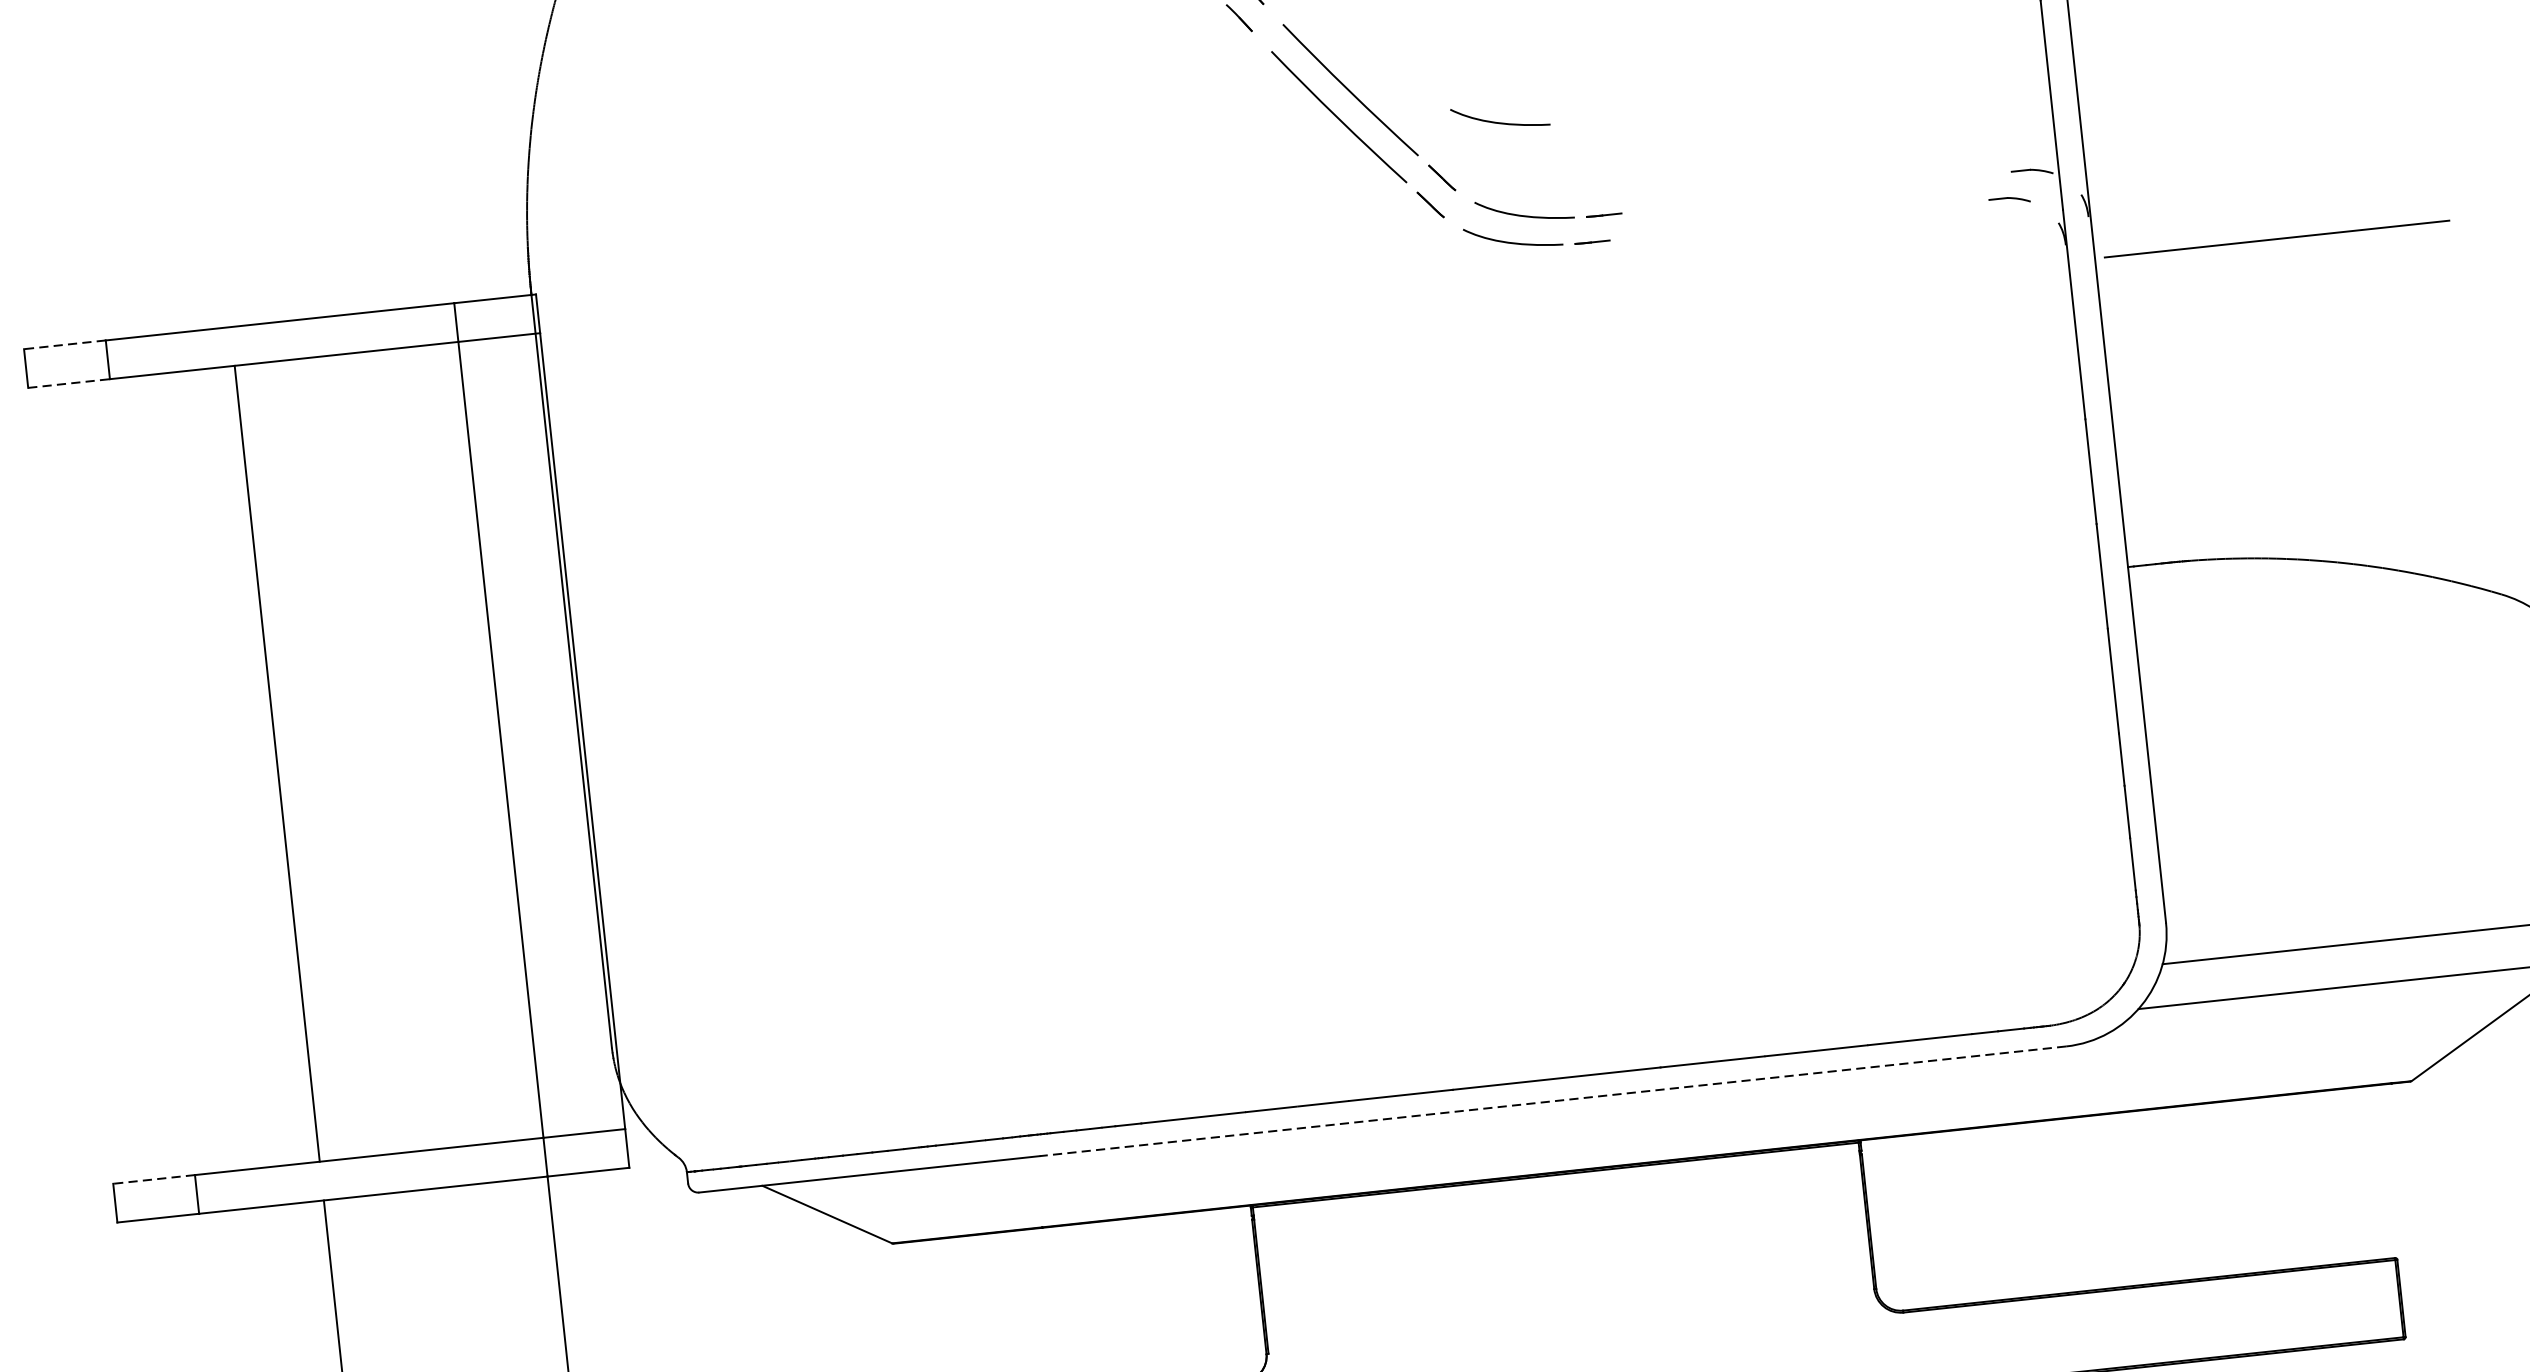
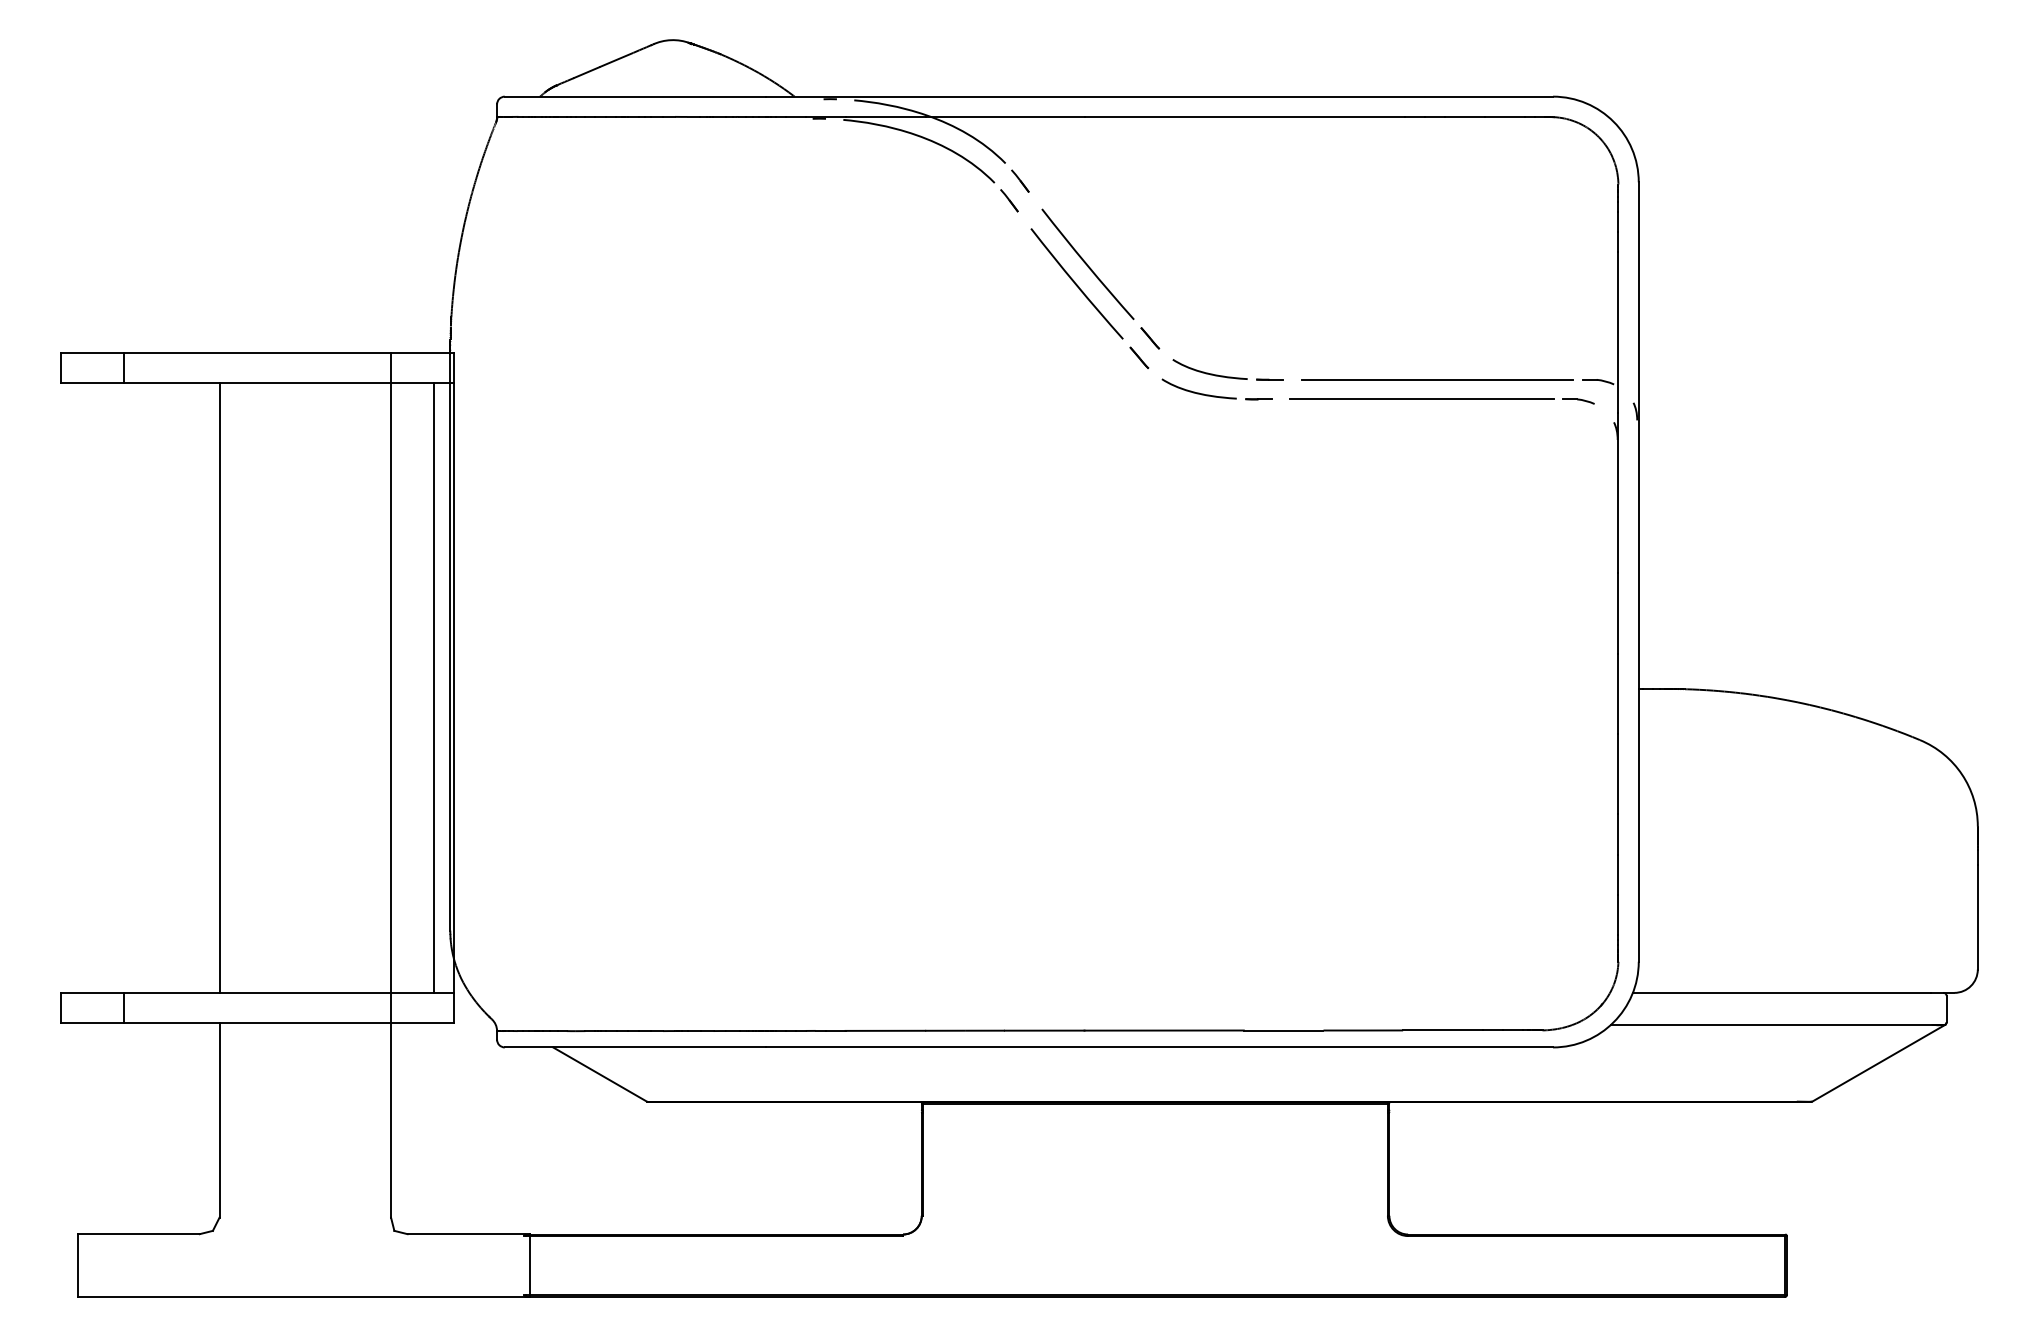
curve: (1499, 121) -> (1198, 300), removed
line: (1822, 191) -> (1437, 379), added
line: (2275, 238) -> (1421, 398), moved
line: (64, 345) -> (92, 353), dashed -> solid
line: (70, 382) -> (93, 382), dashed -> solid
line: (556, 733) -> (433, 687), added
line: (1553, 1101) -> (1159, 1047), dashed -> solid
line: (154, 1179) -> (92, 993), dashed -> solid

